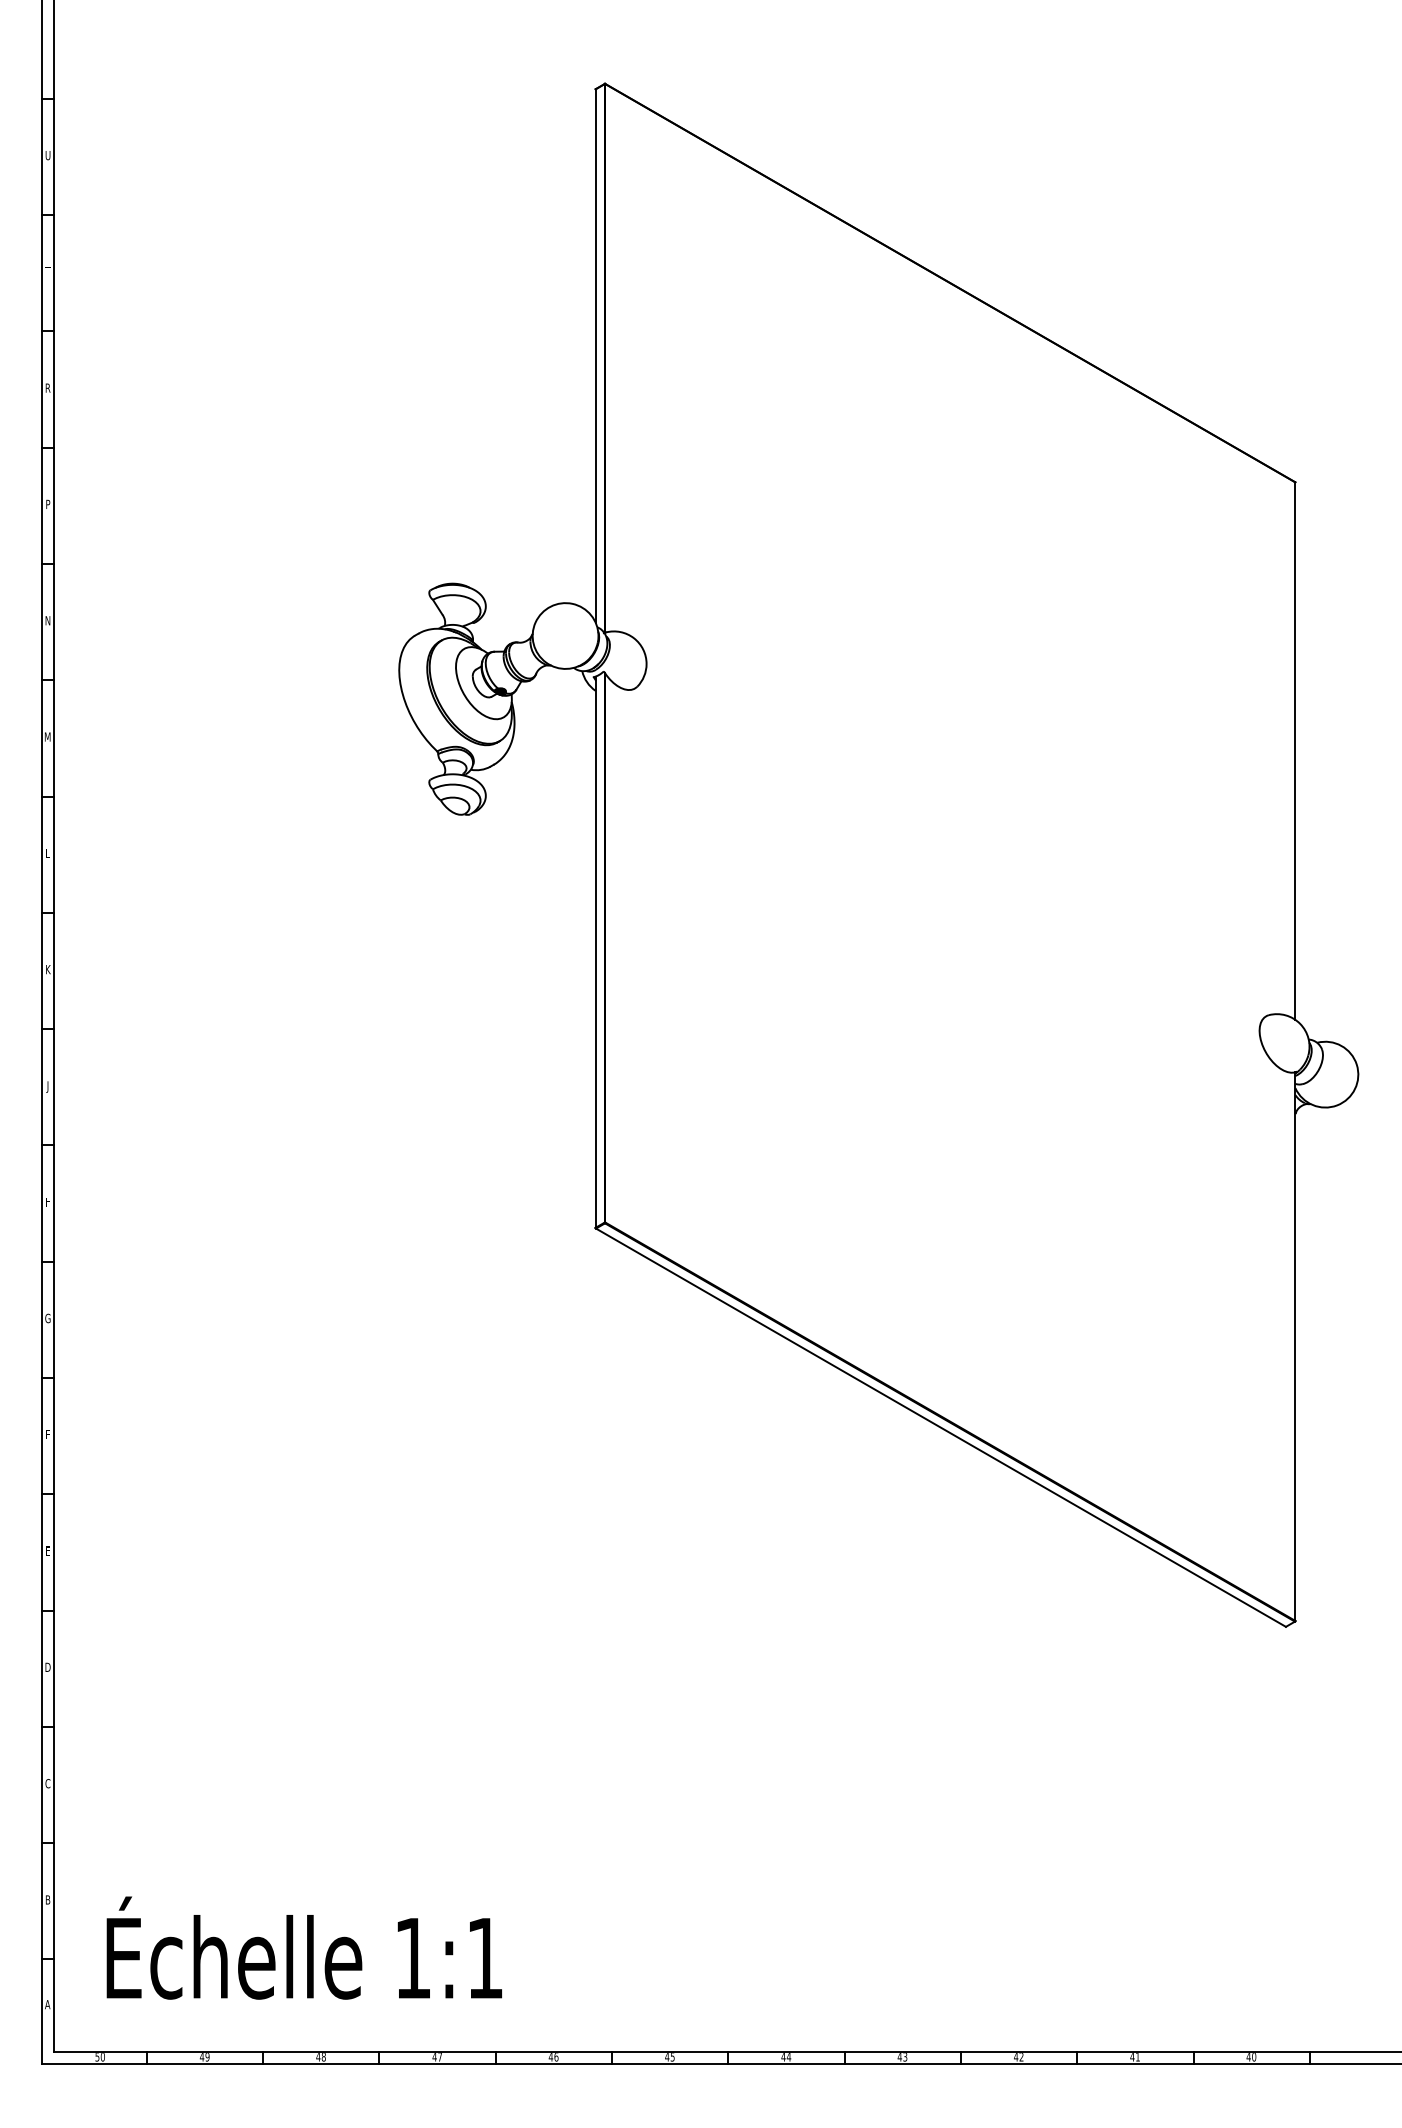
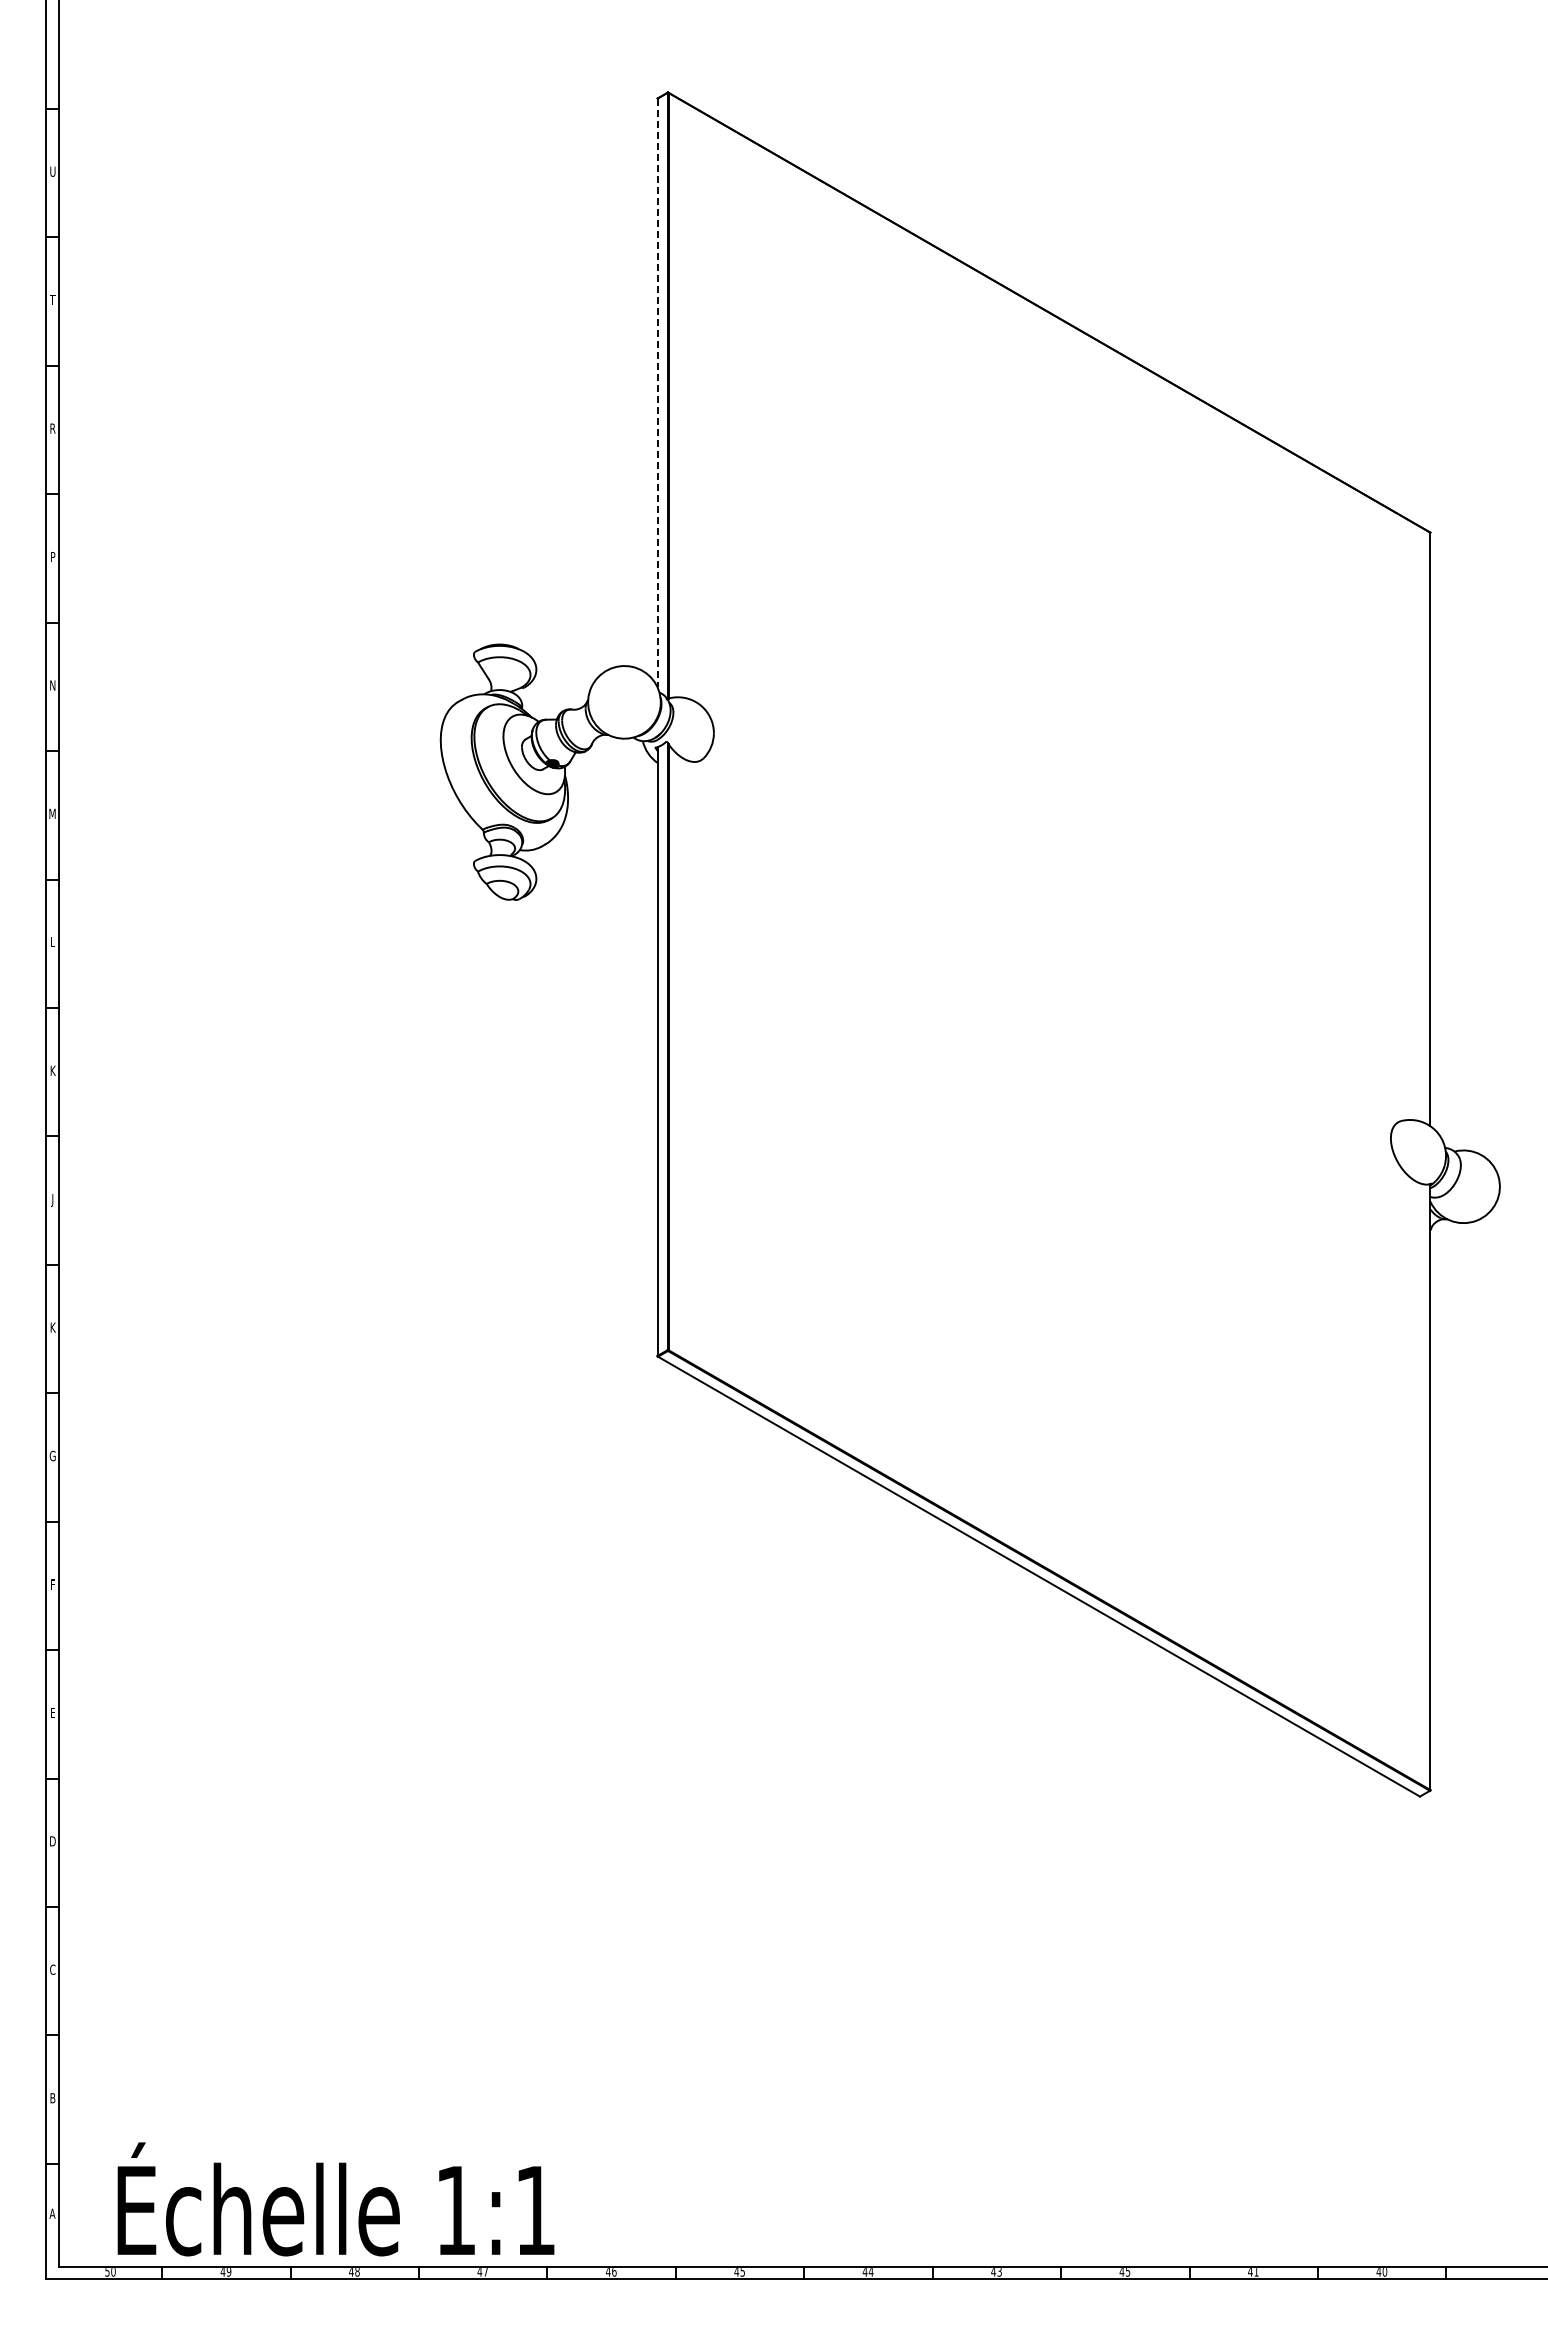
line: (595, 356) -> (657, 393), solid -> dashed
text: (47, 1202) -> (52, 1327), H -> K
text: (303, 1948) -> (335, 2199), moved
text: (1021, 2057) -> (1128, 2272), 42 -> 45

